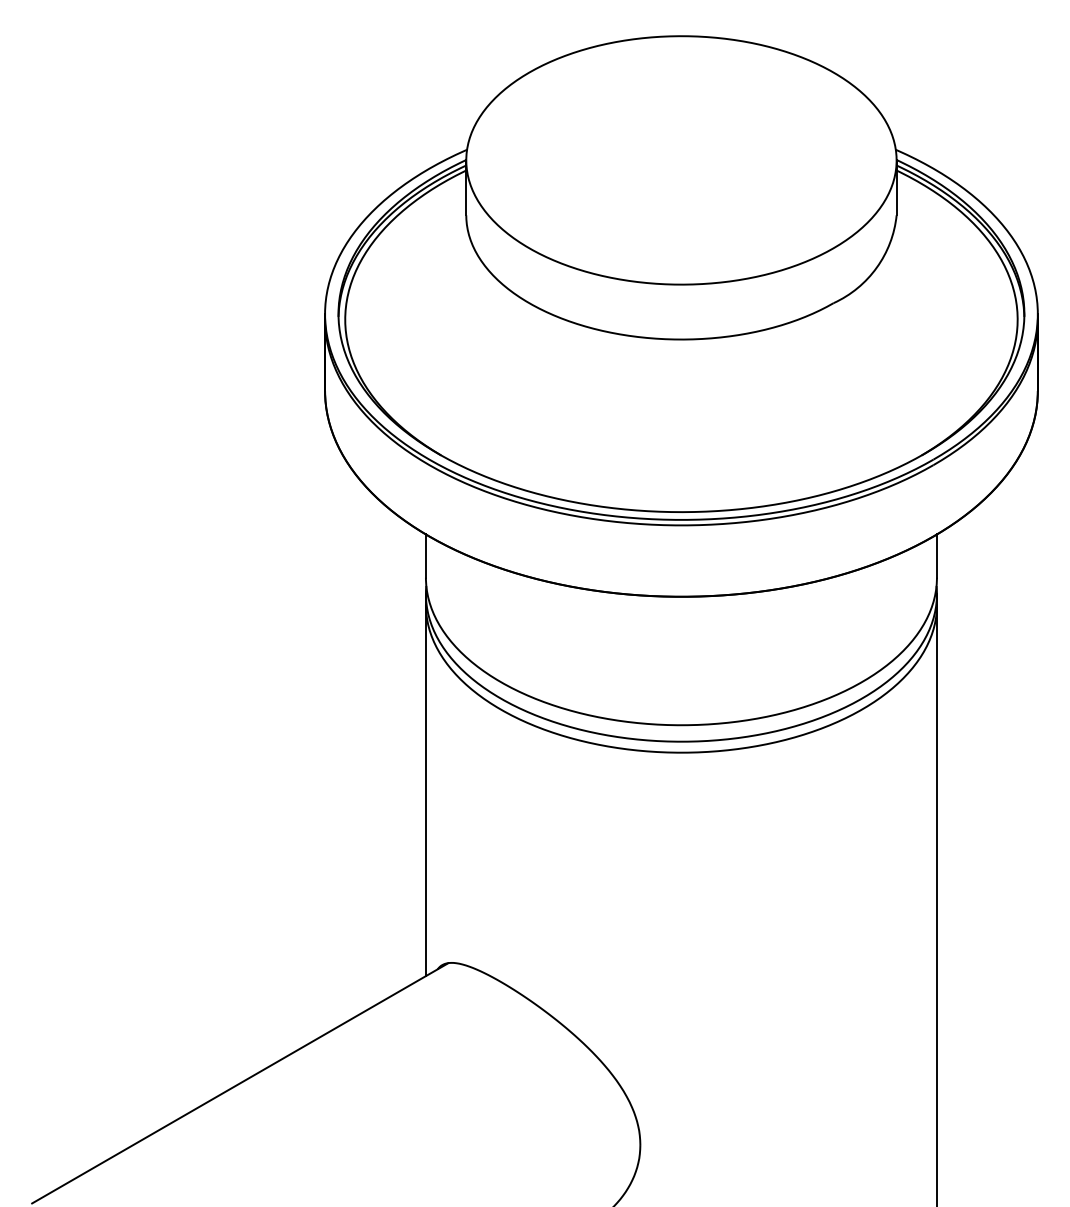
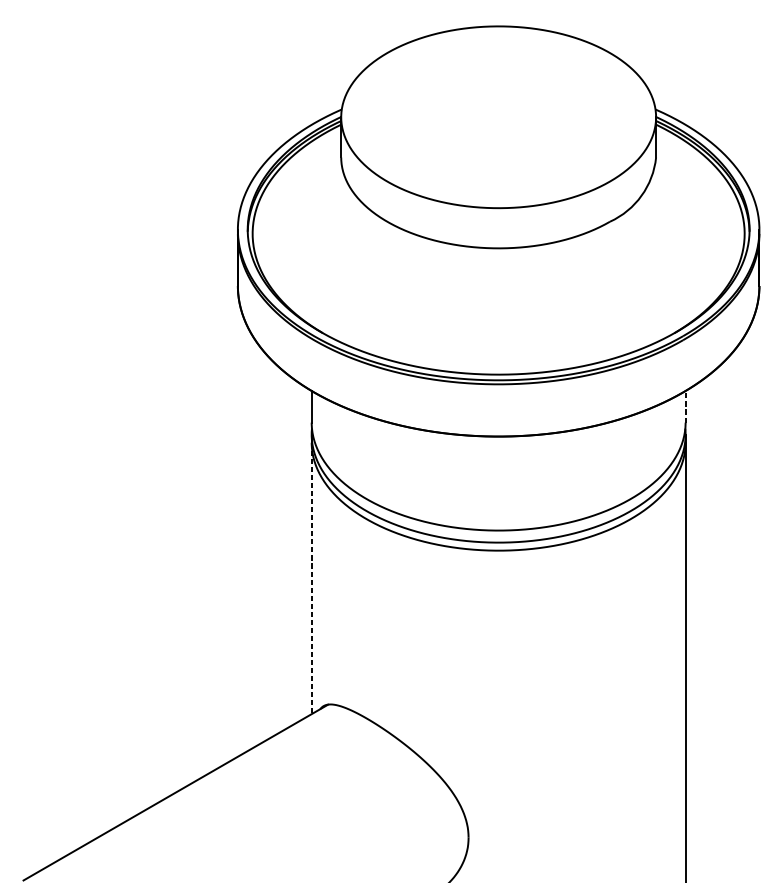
line: (937, 556) -> (686, 407), solid -> dashed
line: (425, 791) -> (311, 579), solid -> dashed

